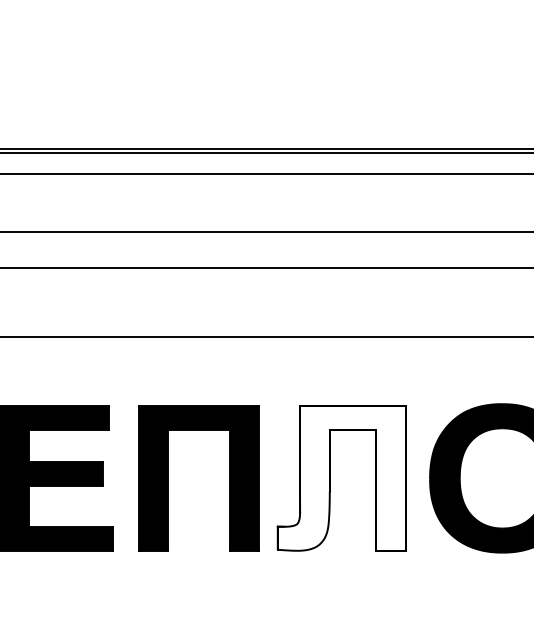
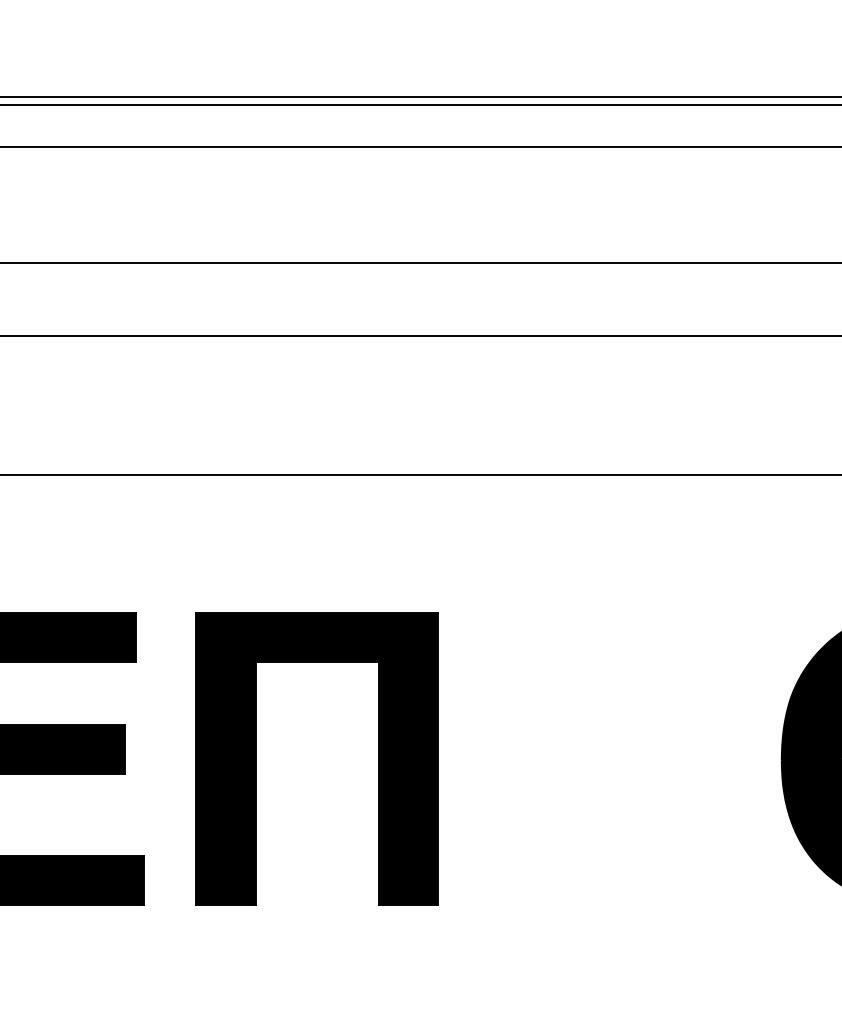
part: (330, 478) -> (581, 759), removed

